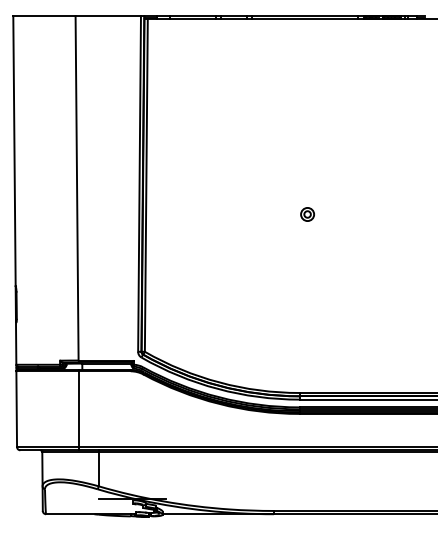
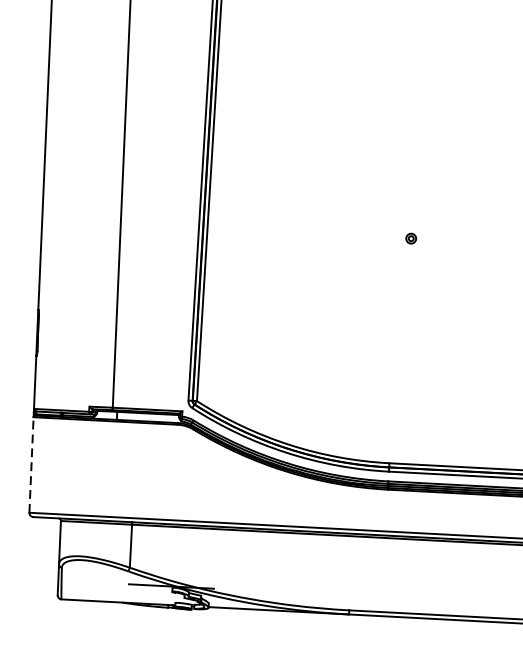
part: (307, 214) -> (411, 238), size x0.6
line: (16, 409) -> (31, 465), solid -> dashed
line: (79, 409) -> (110, 469), removed

